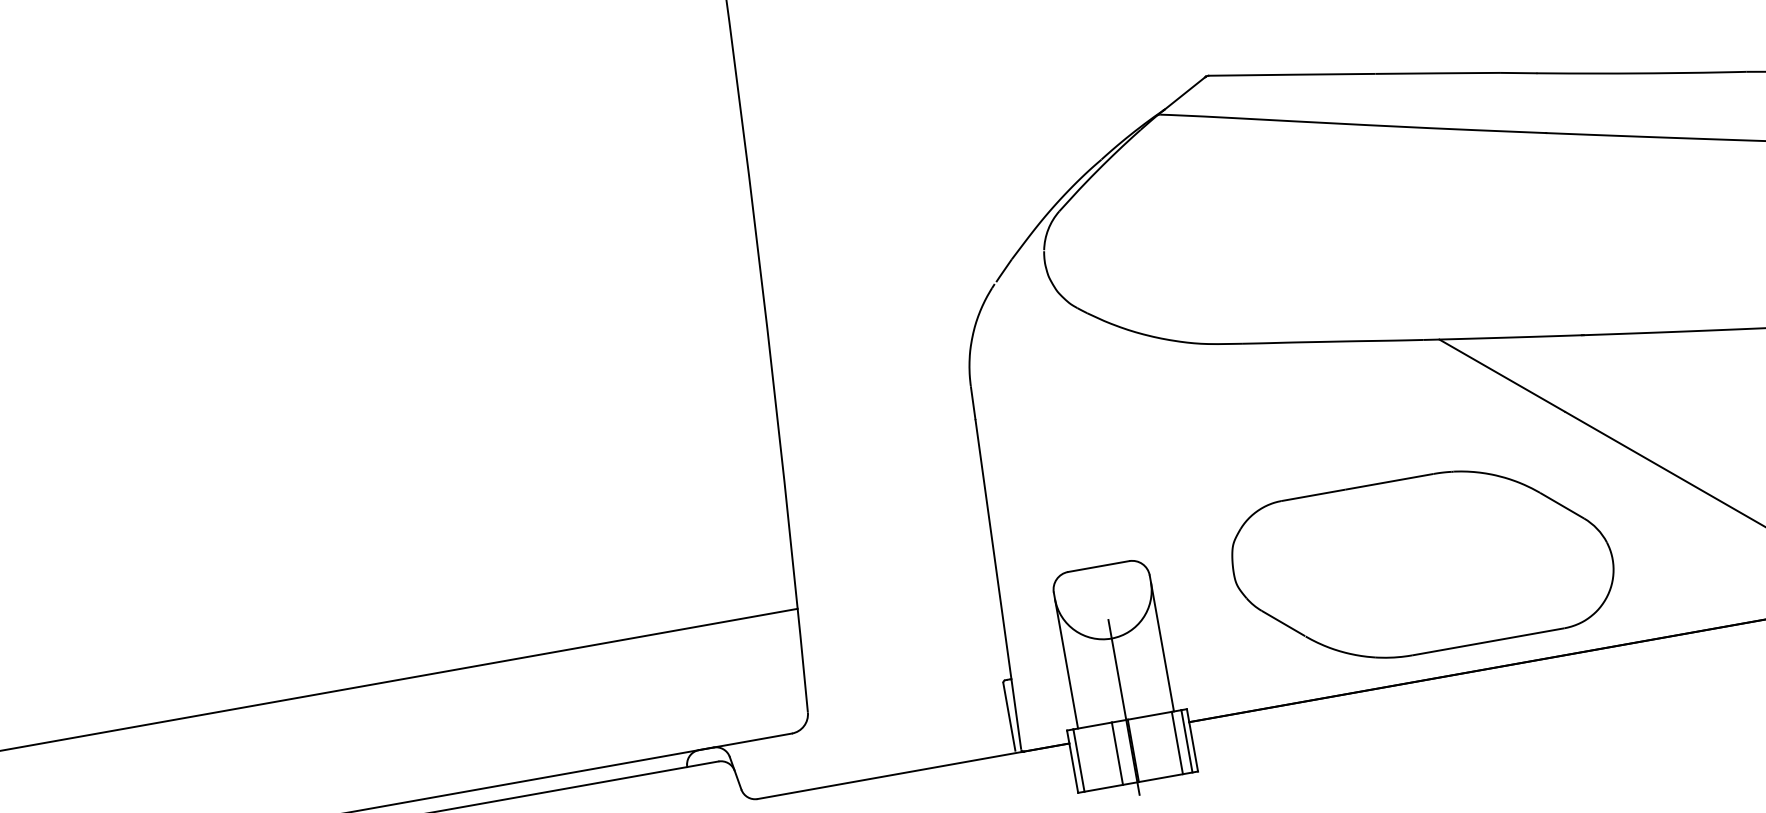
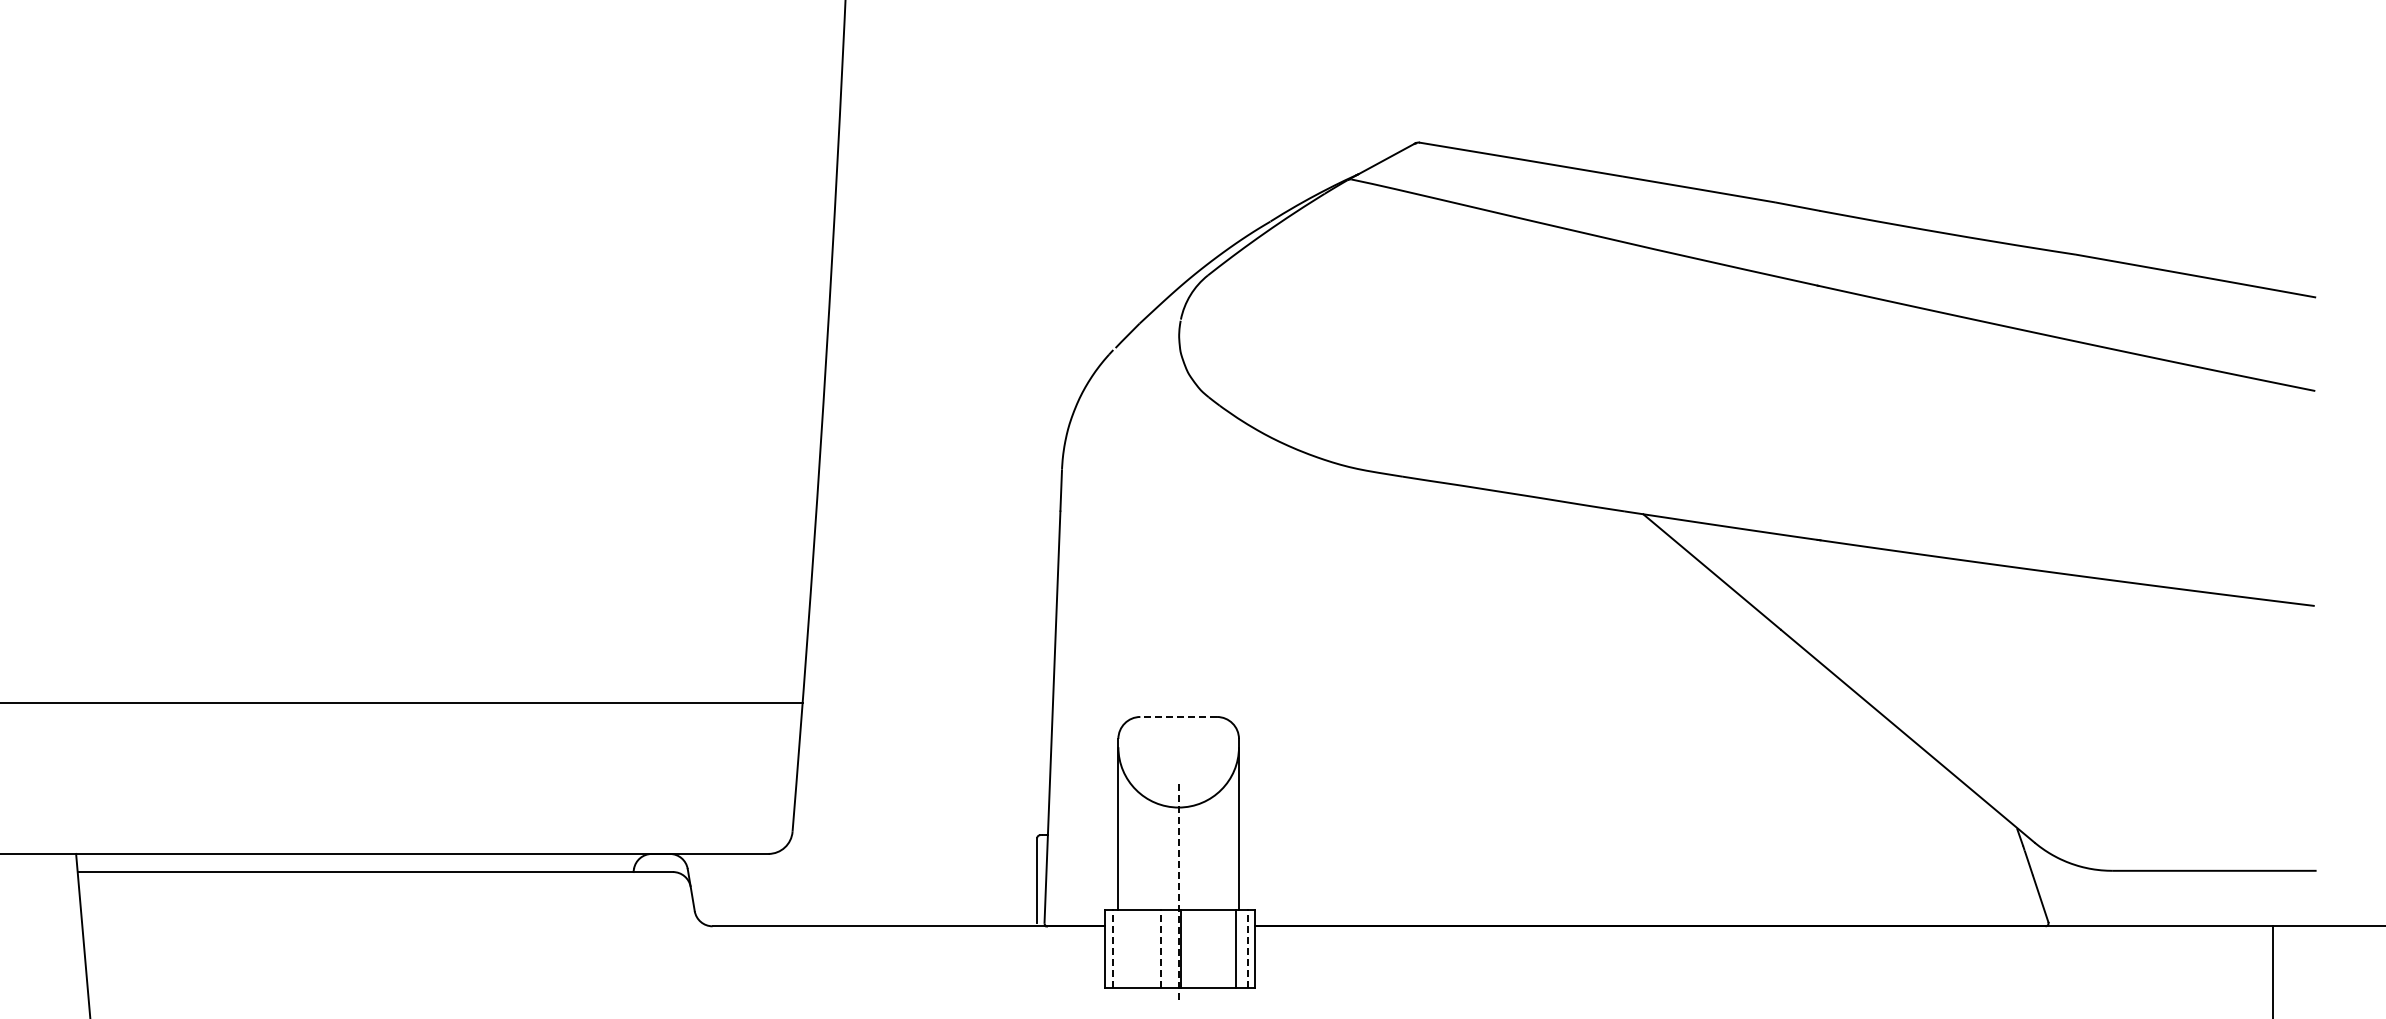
part: (1422, 564) -> (1574, 784), removed
line: (1098, 566) -> (1178, 716), solid -> dashed
line: (1124, 707) -> (1179, 894), solid -> dashed
line: (1186, 740) -> (1248, 948), solid -> dashed
line: (1117, 753) -> (1160, 948), solid -> dashed
line: (1078, 760) -> (1112, 948), solid -> dashed

